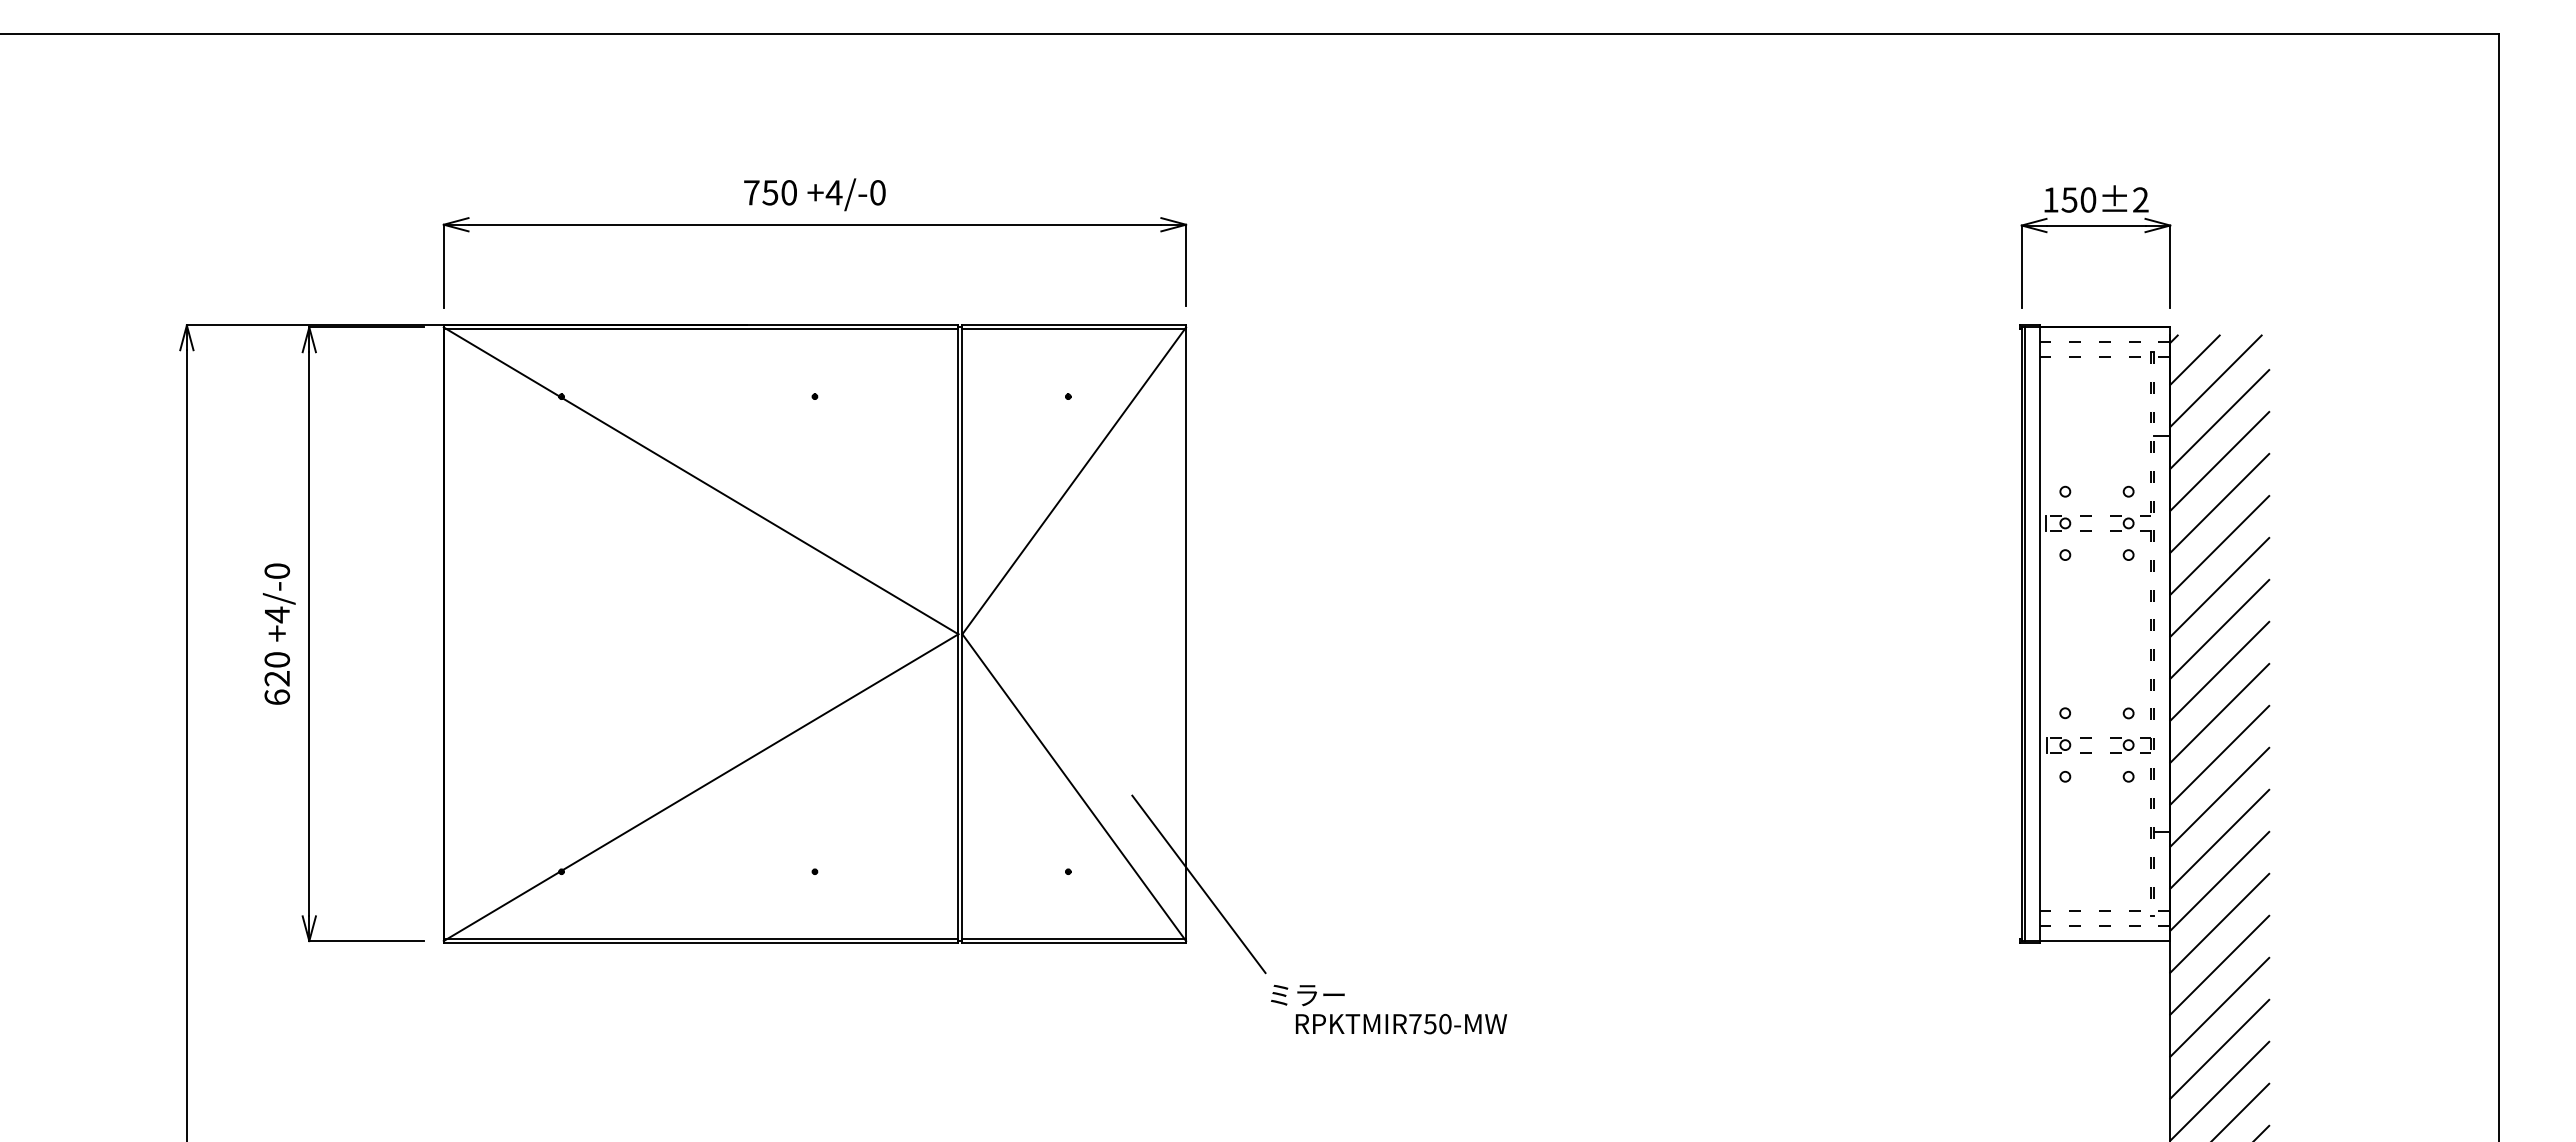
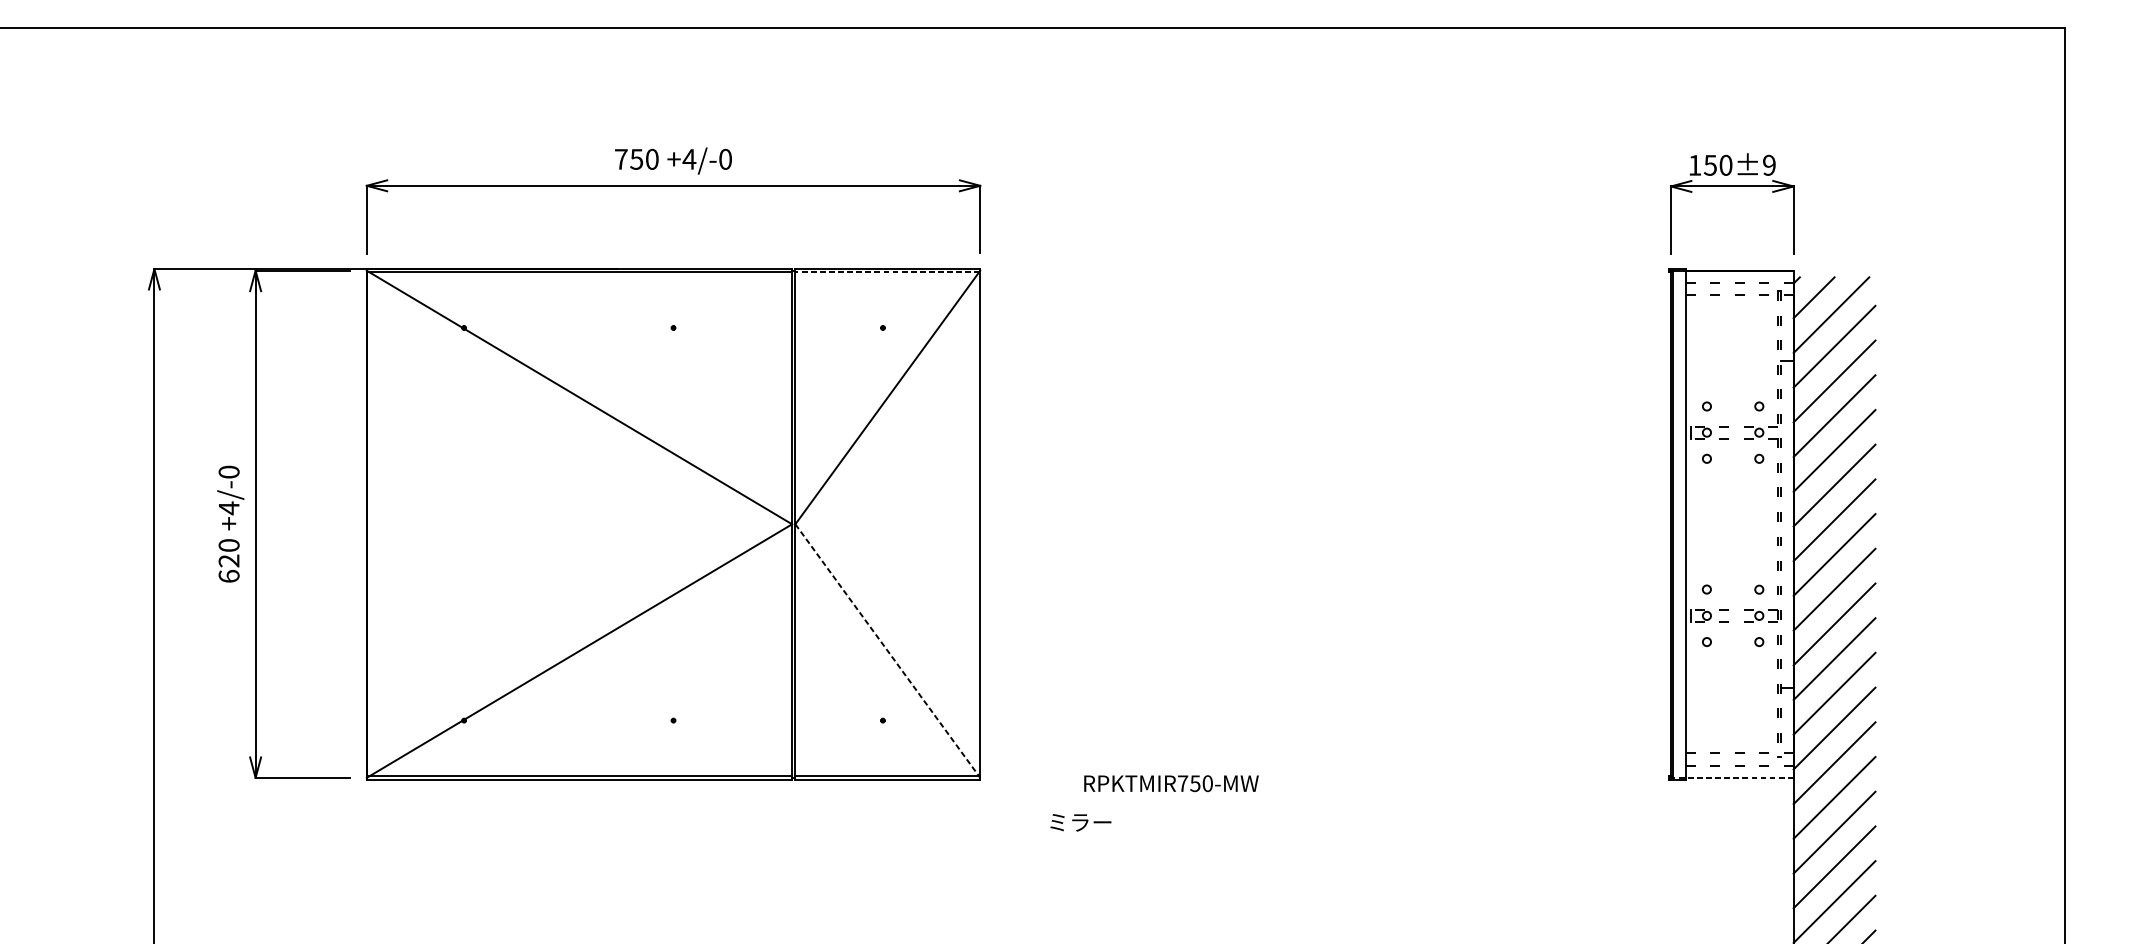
text: (2140, 199) -> (1769, 164), 150±2 -> 150±9
line: (1074, 329) -> (888, 272), solid -> dashed
line: (1074, 787) -> (888, 650), solid -> dashed
line: (1198, 884) -> (990, 731), removed
line: (2095, 941) -> (1731, 778), solid -> dashed
text: (1401, 1024) -> (1171, 784), moved

